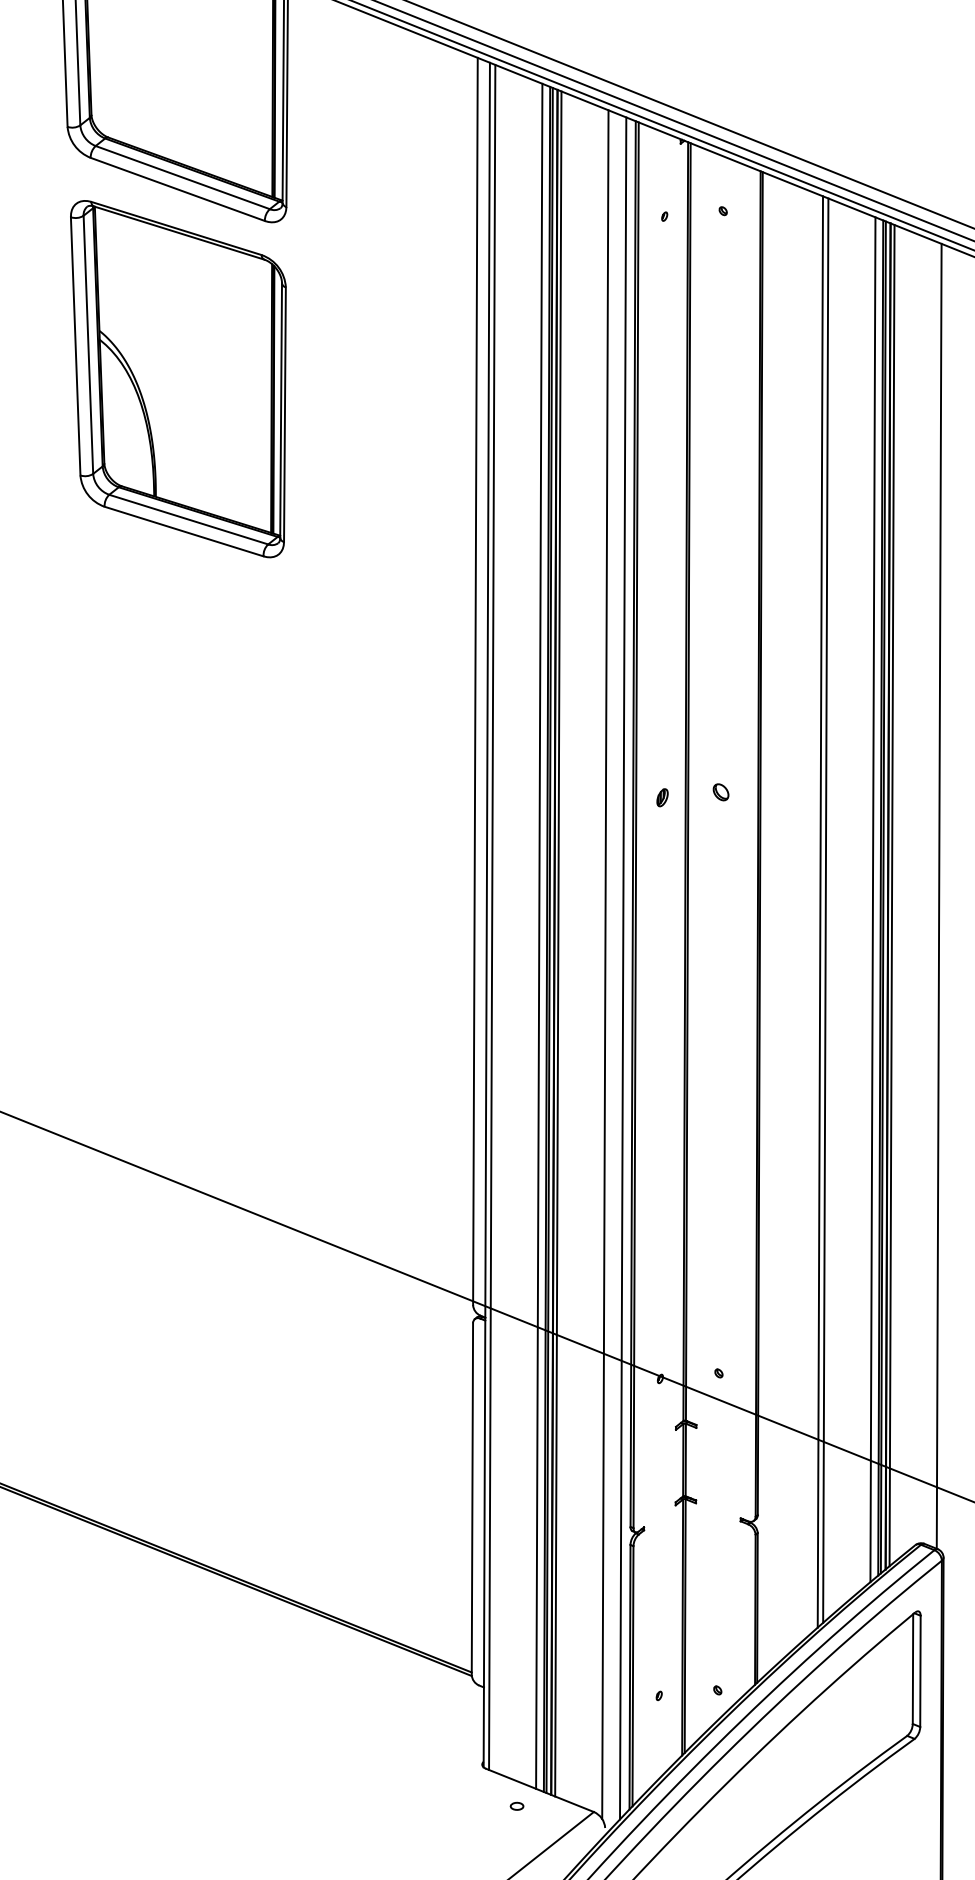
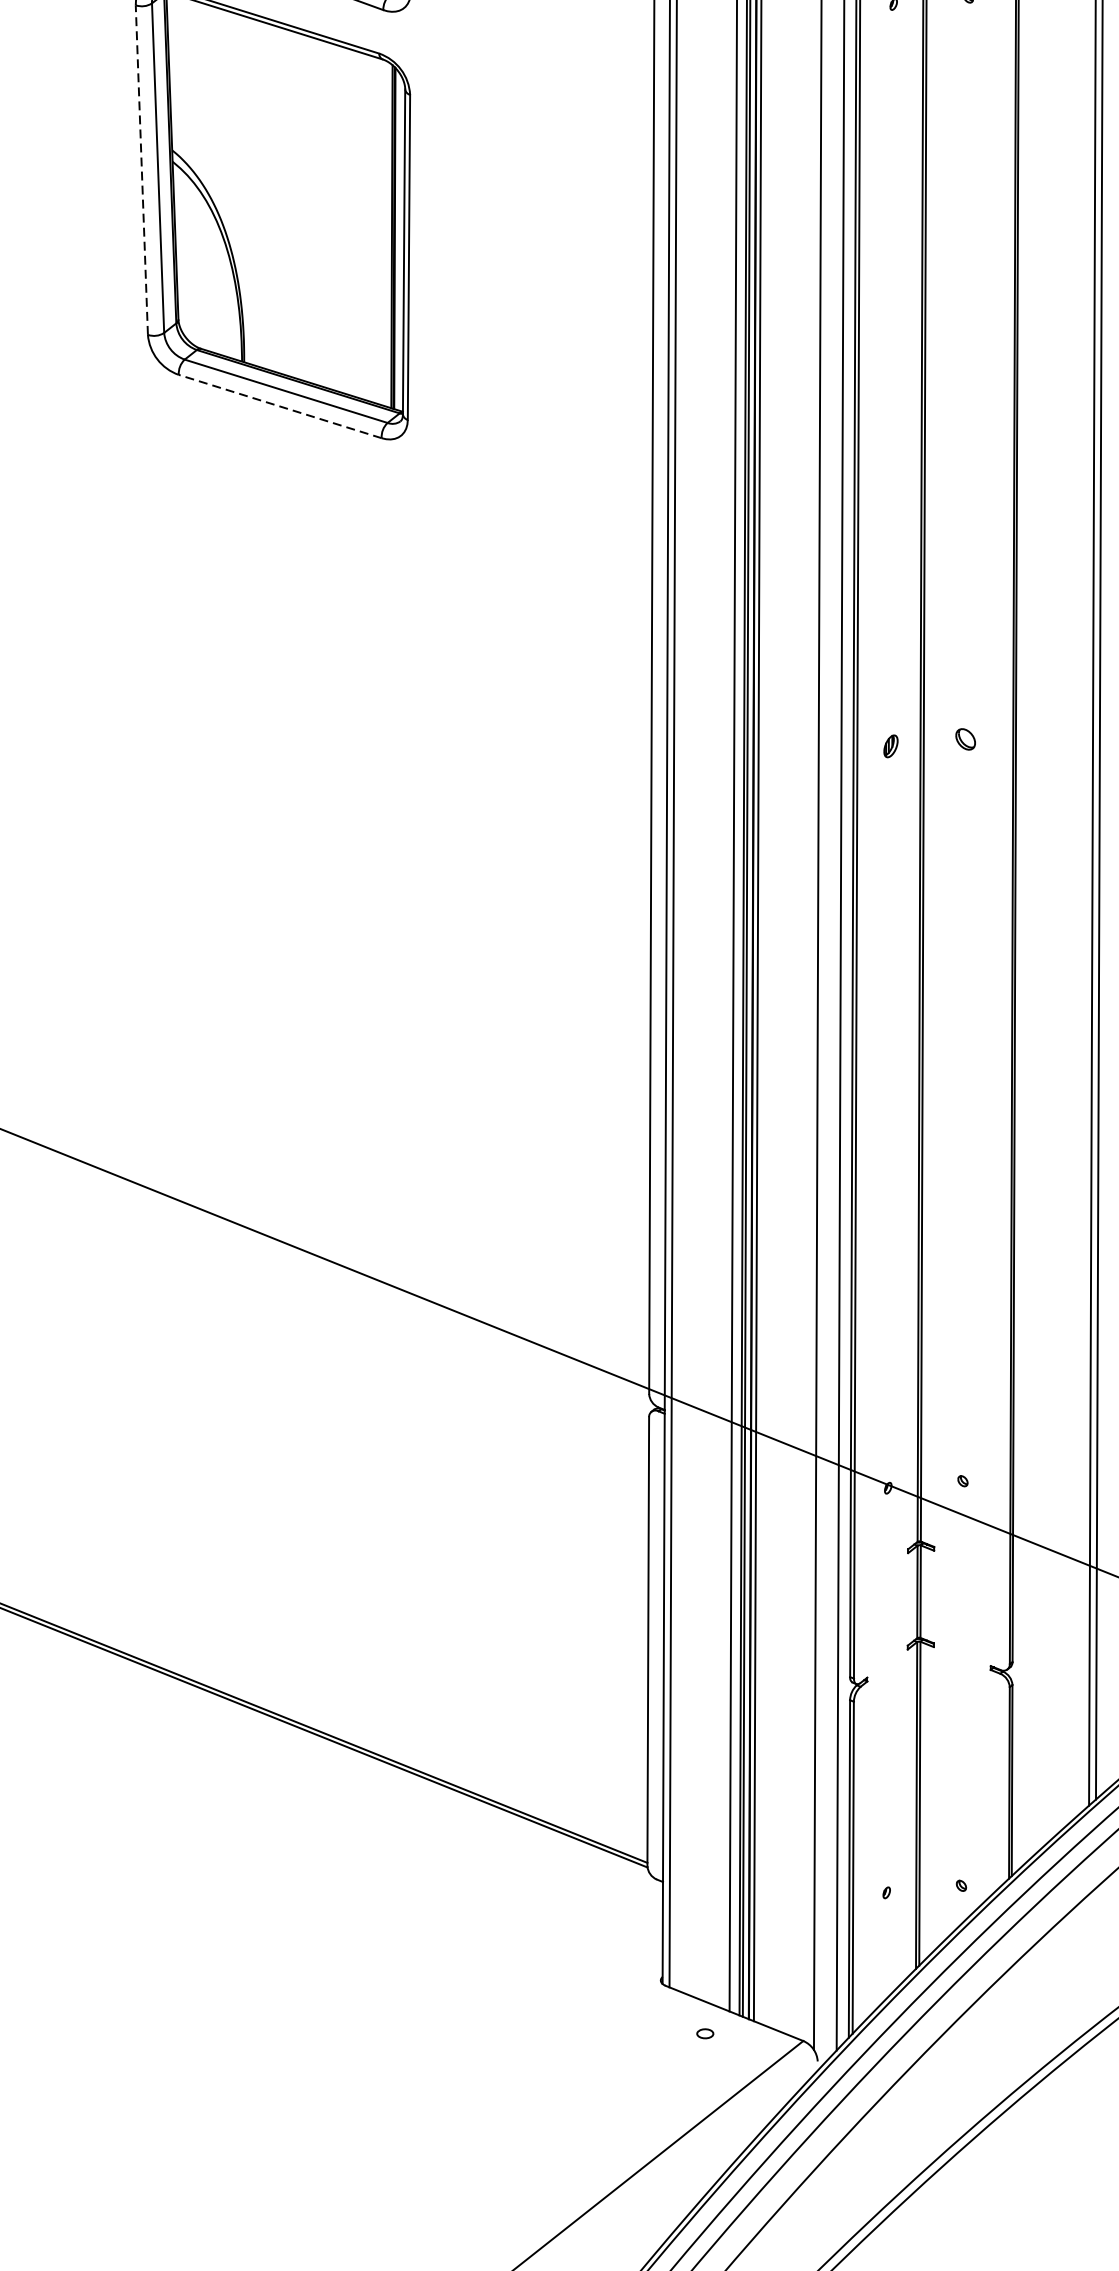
line: (75, 345) -> (141, 169), solid -> dashed
line: (183, 531) -> (279, 406), solid -> dashed

